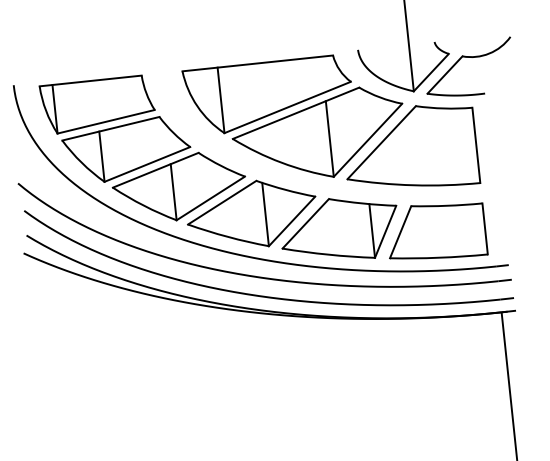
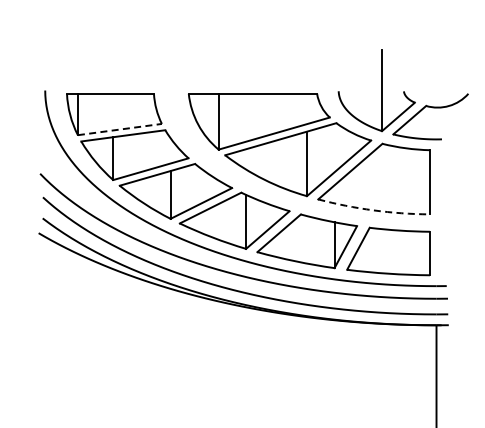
line: (106, 121) -> (120, 129), solid -> dashed
arc: (413, 185) -> (373, 210), solid -> dashed

